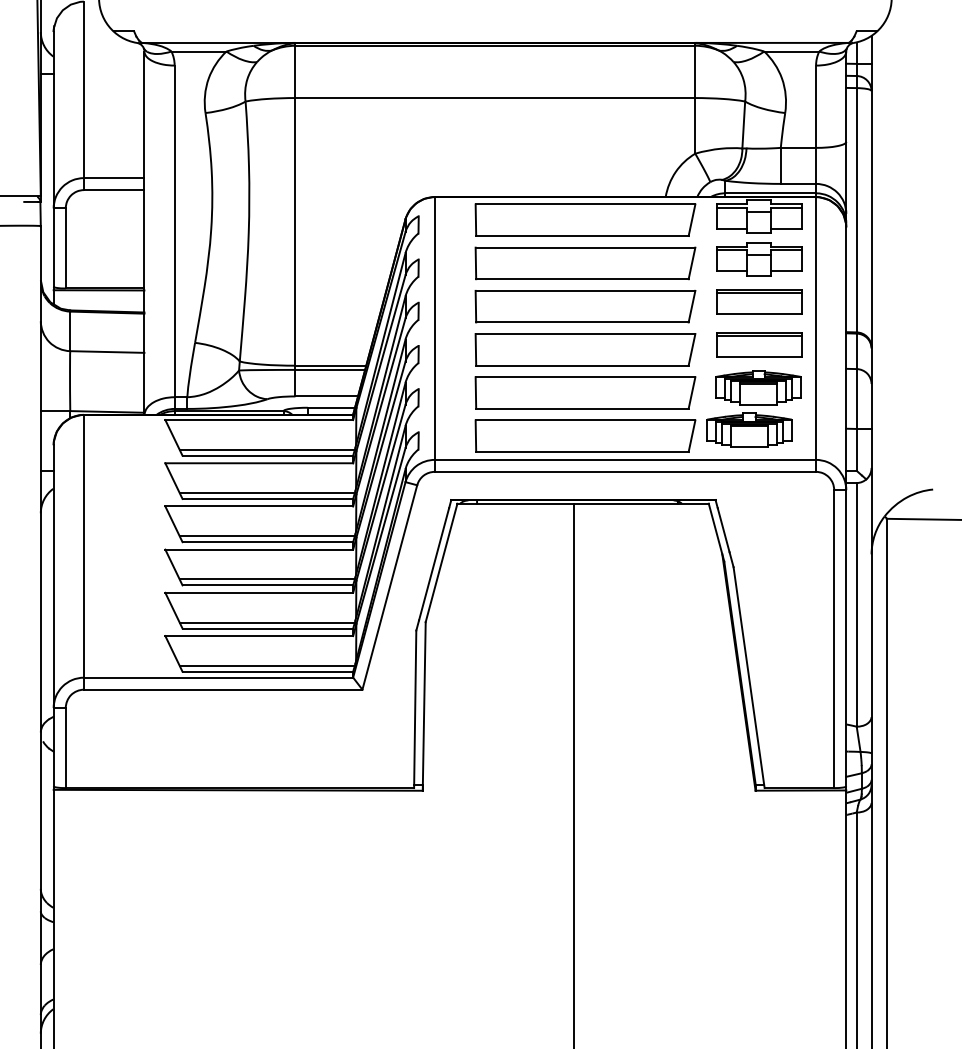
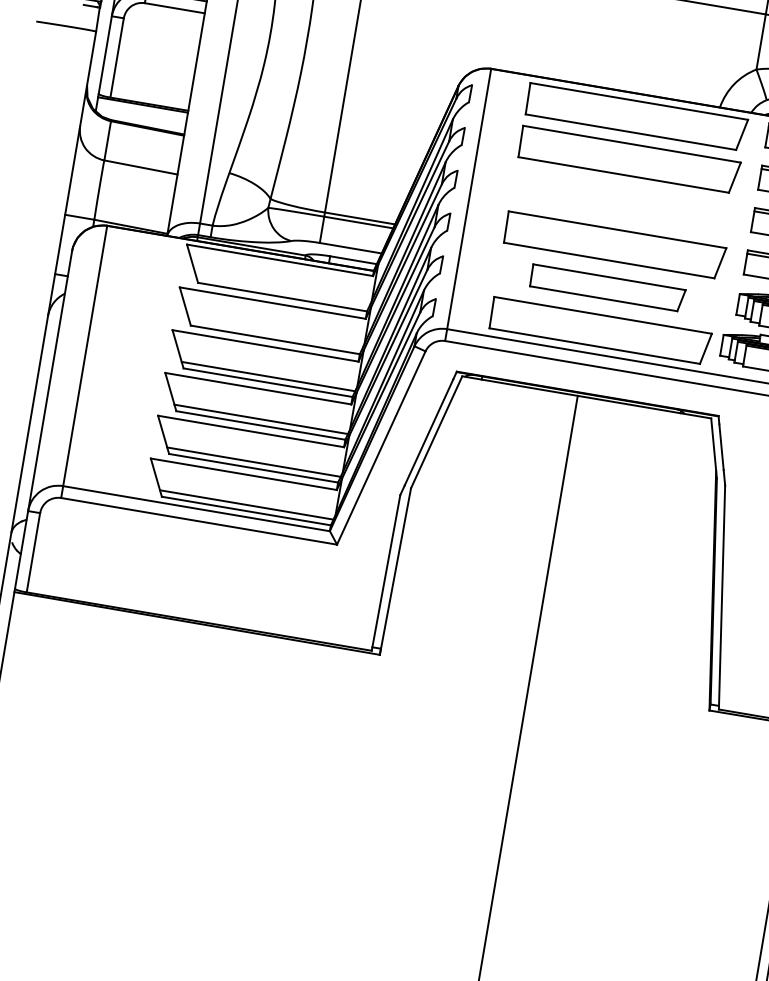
part: (585, 306) -> (622, 202), removed
part: (585, 392) -> (607, 287), size x0.7
line: (266, 449) -> (282, 290), removed
line: (266, 492) -> (275, 333), removed

